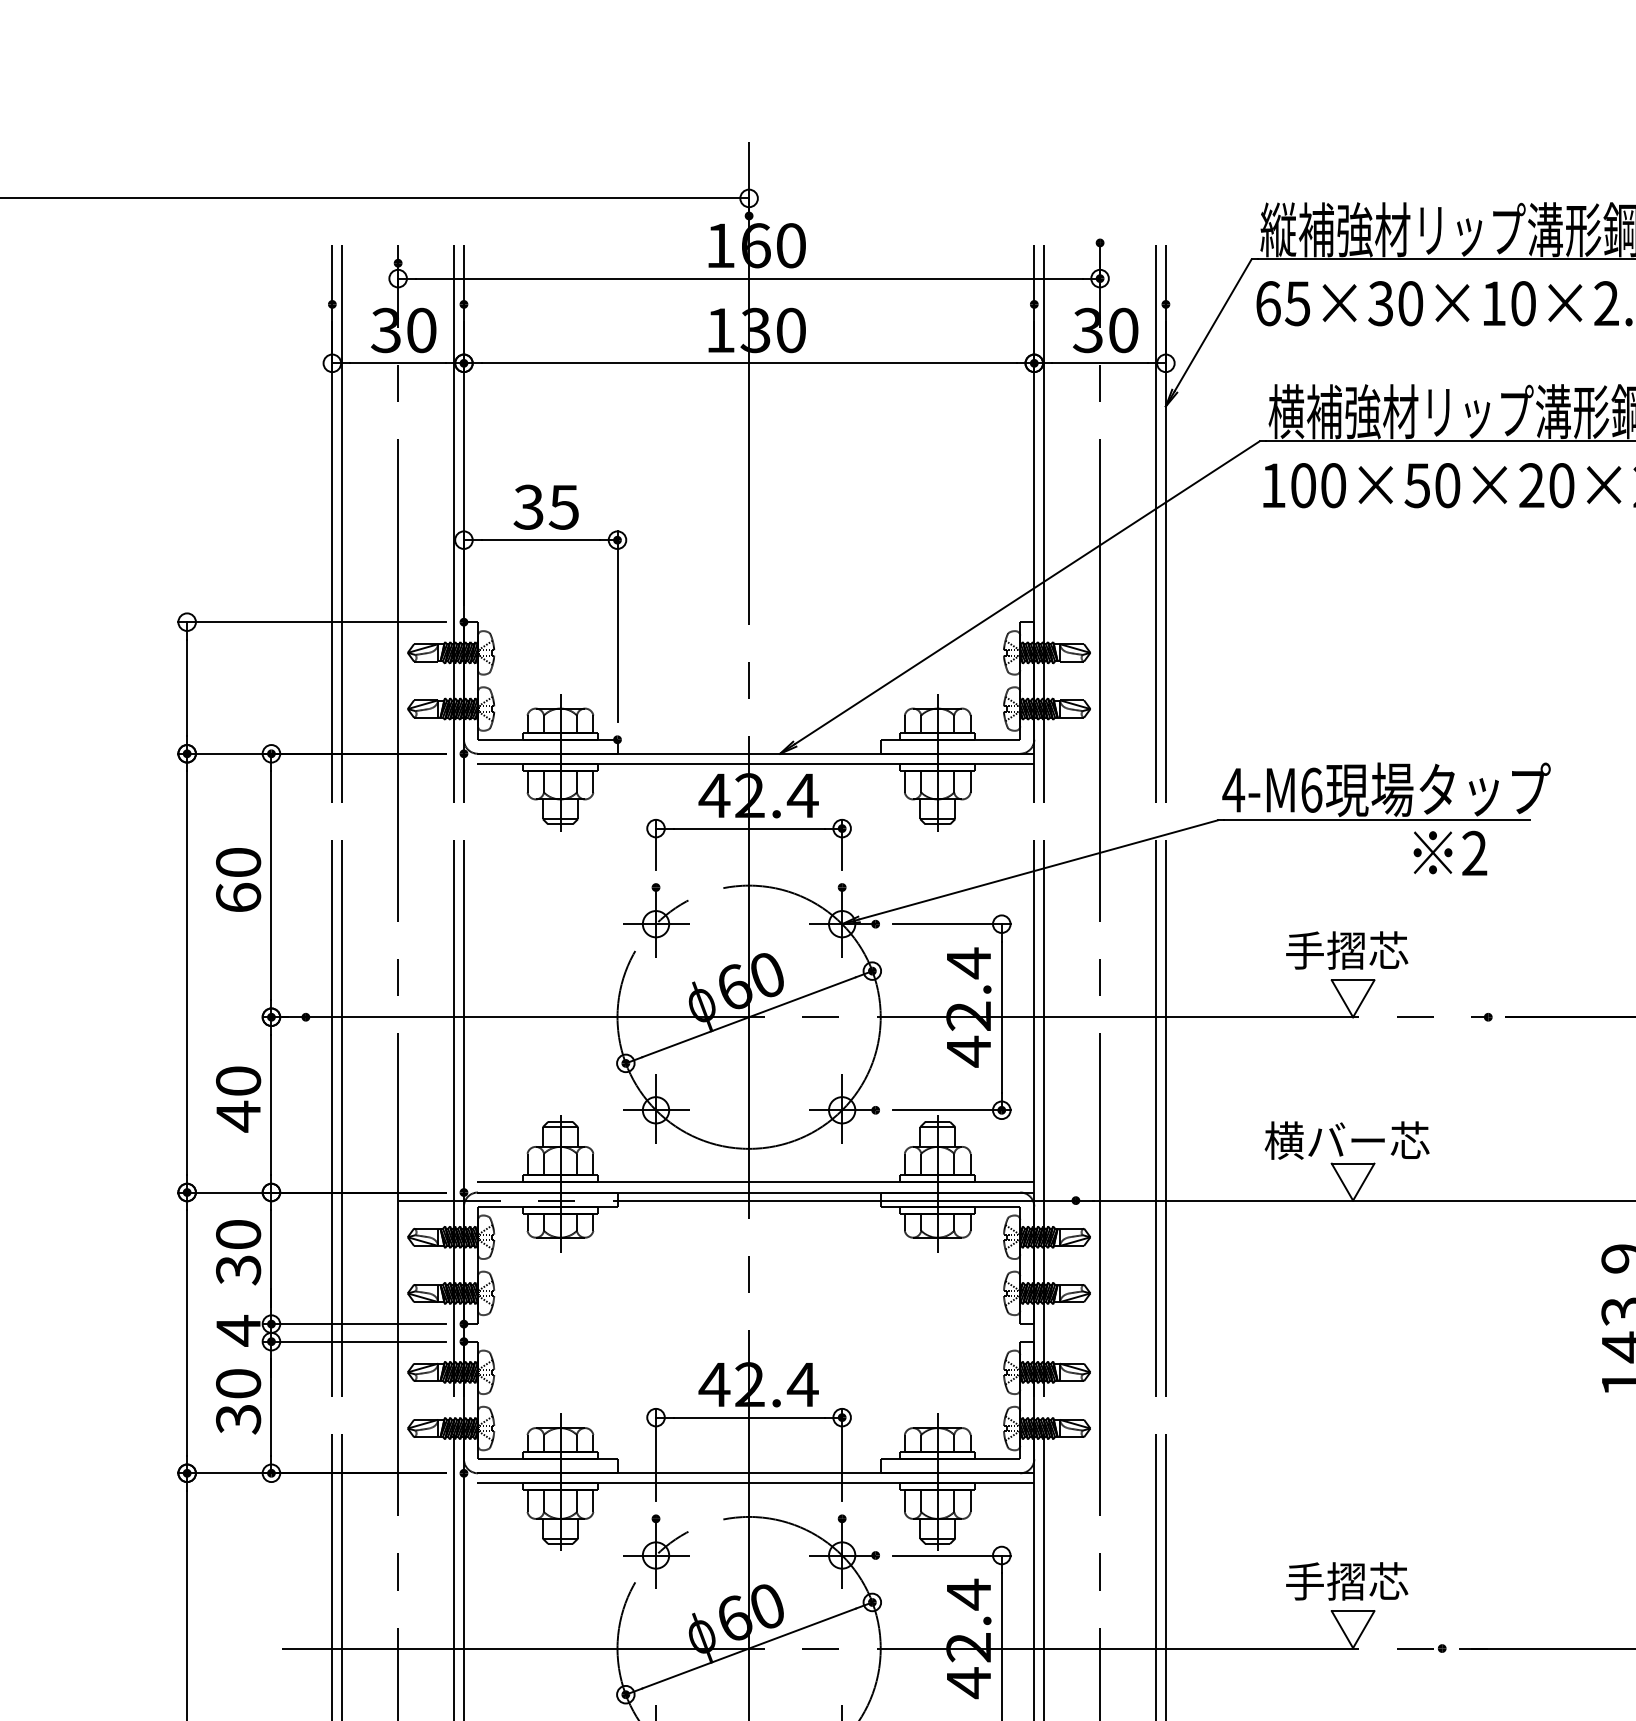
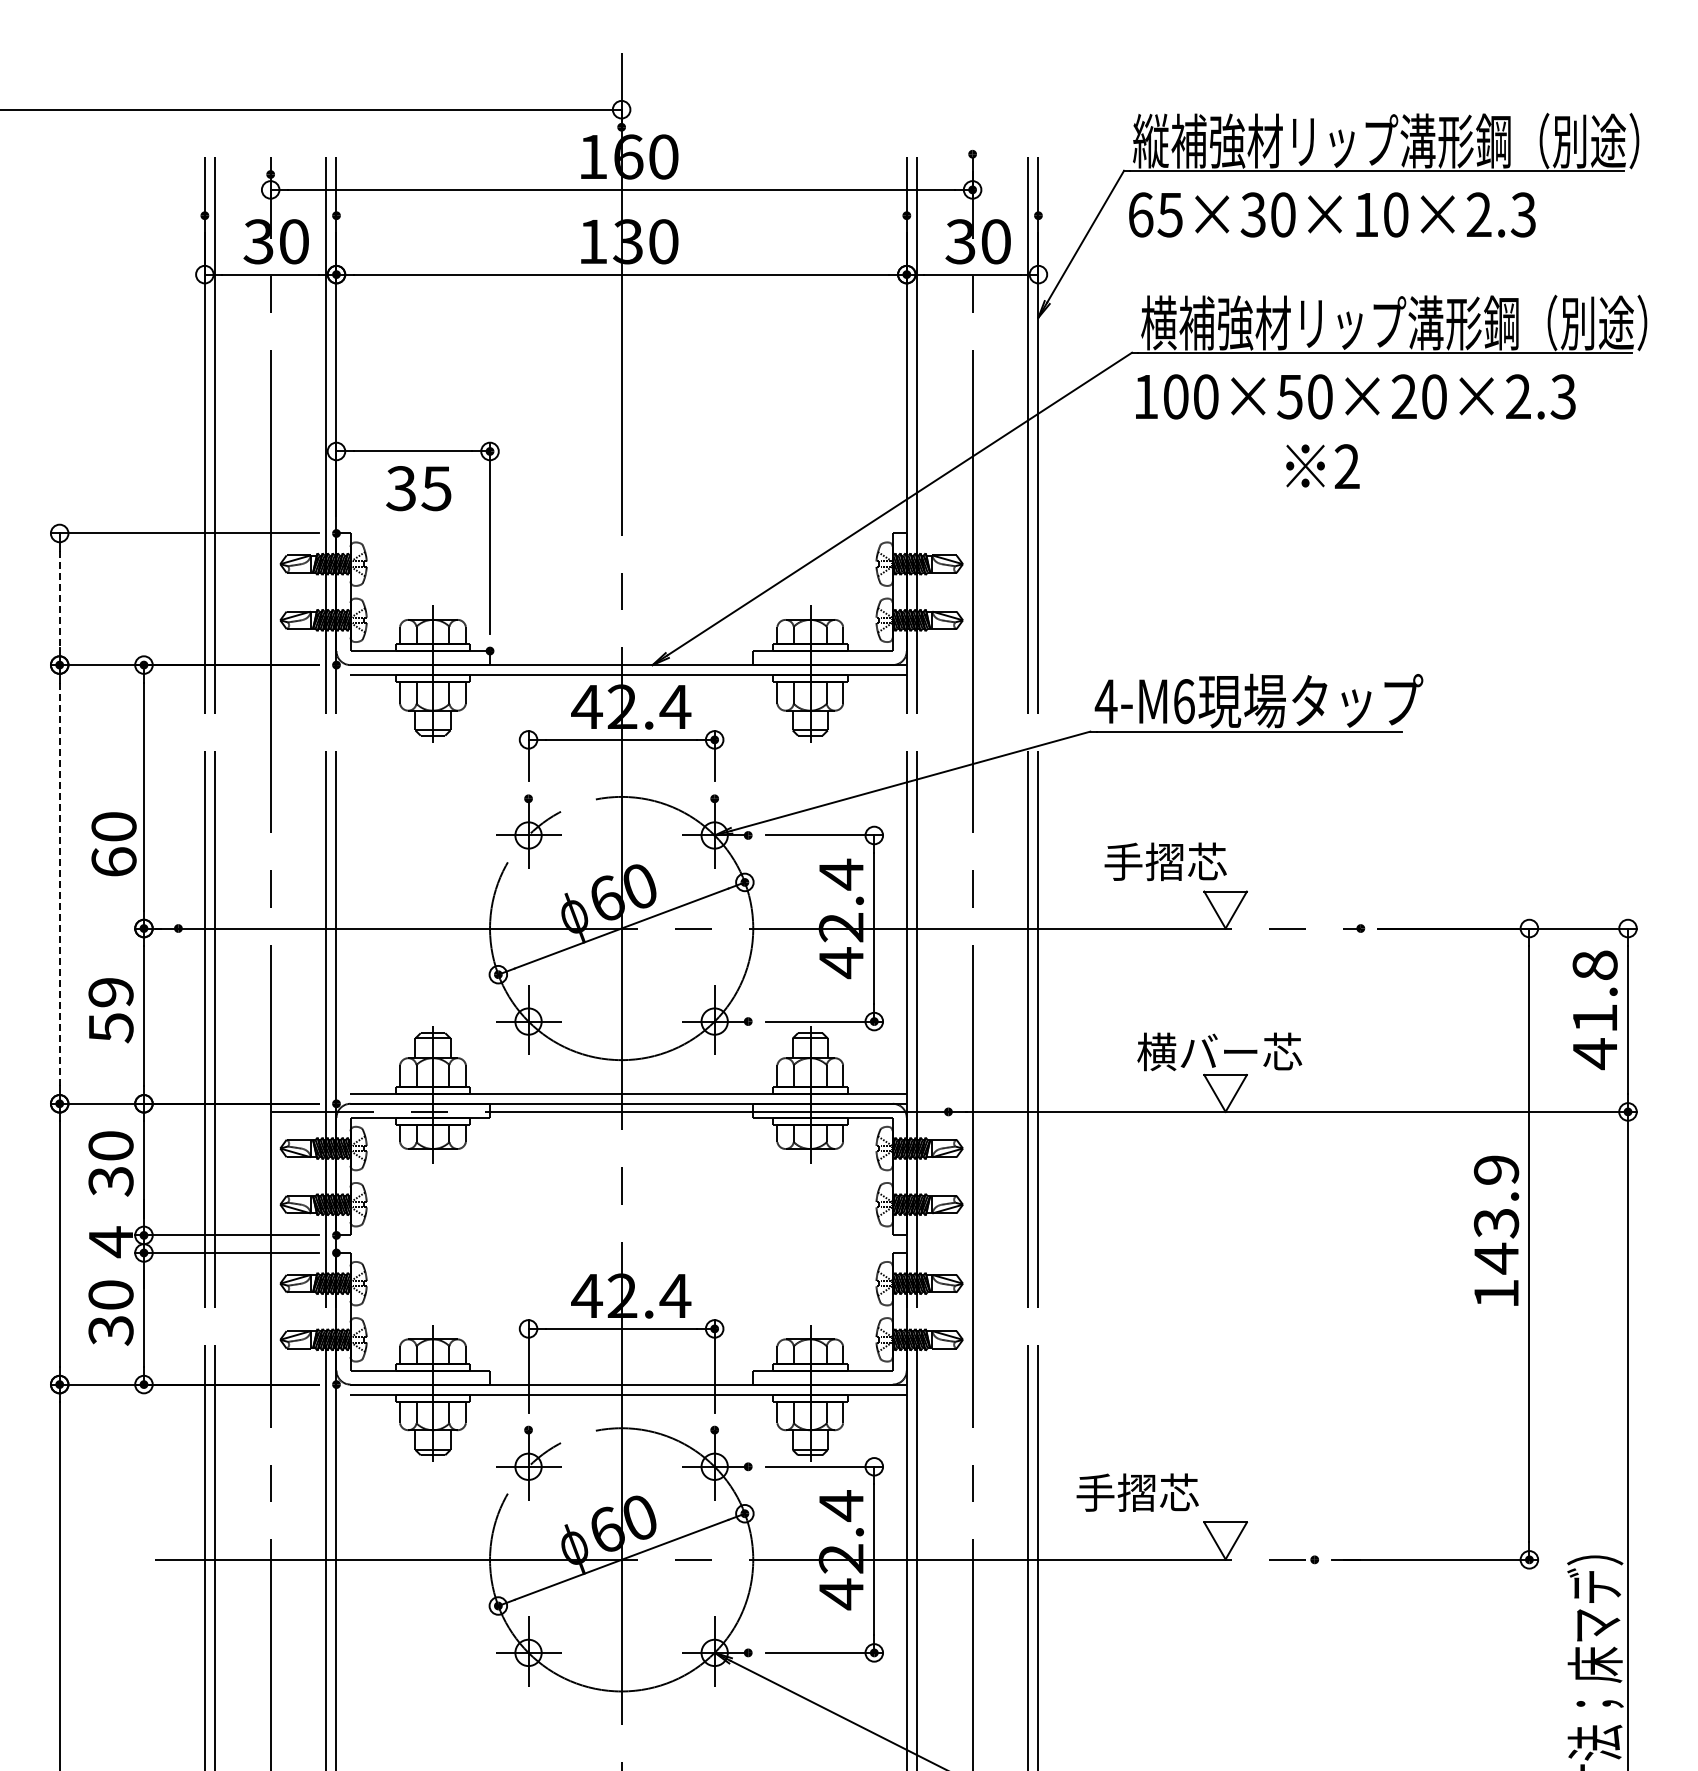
text: (545, 507) -> (418, 488), moved
line: (186, 688) -> (59, 599), solid -> dashed
text: (1449, 853) -> (1322, 466), moved
text: (237, 880) -> (113, 844), moved
text: (1346, 950) -> (1165, 861), moved
line: (186, 973) -> (59, 884), solid -> dashed
text: (237, 1099) -> (110, 1010), 40 -> 59
text: (1346, 1581) -> (1137, 1492), moved

